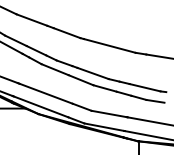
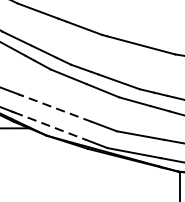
line: (45, 93) -> (55, 108), solid -> dashed
line: (41, 107) -> (50, 126), solid -> dashed

